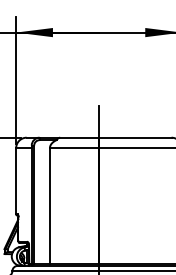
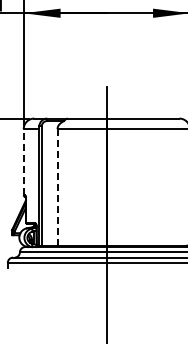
line: (15, 180) -> (23, 161), solid -> dashed
line: (49, 205) -> (57, 186), solid -> dashed

